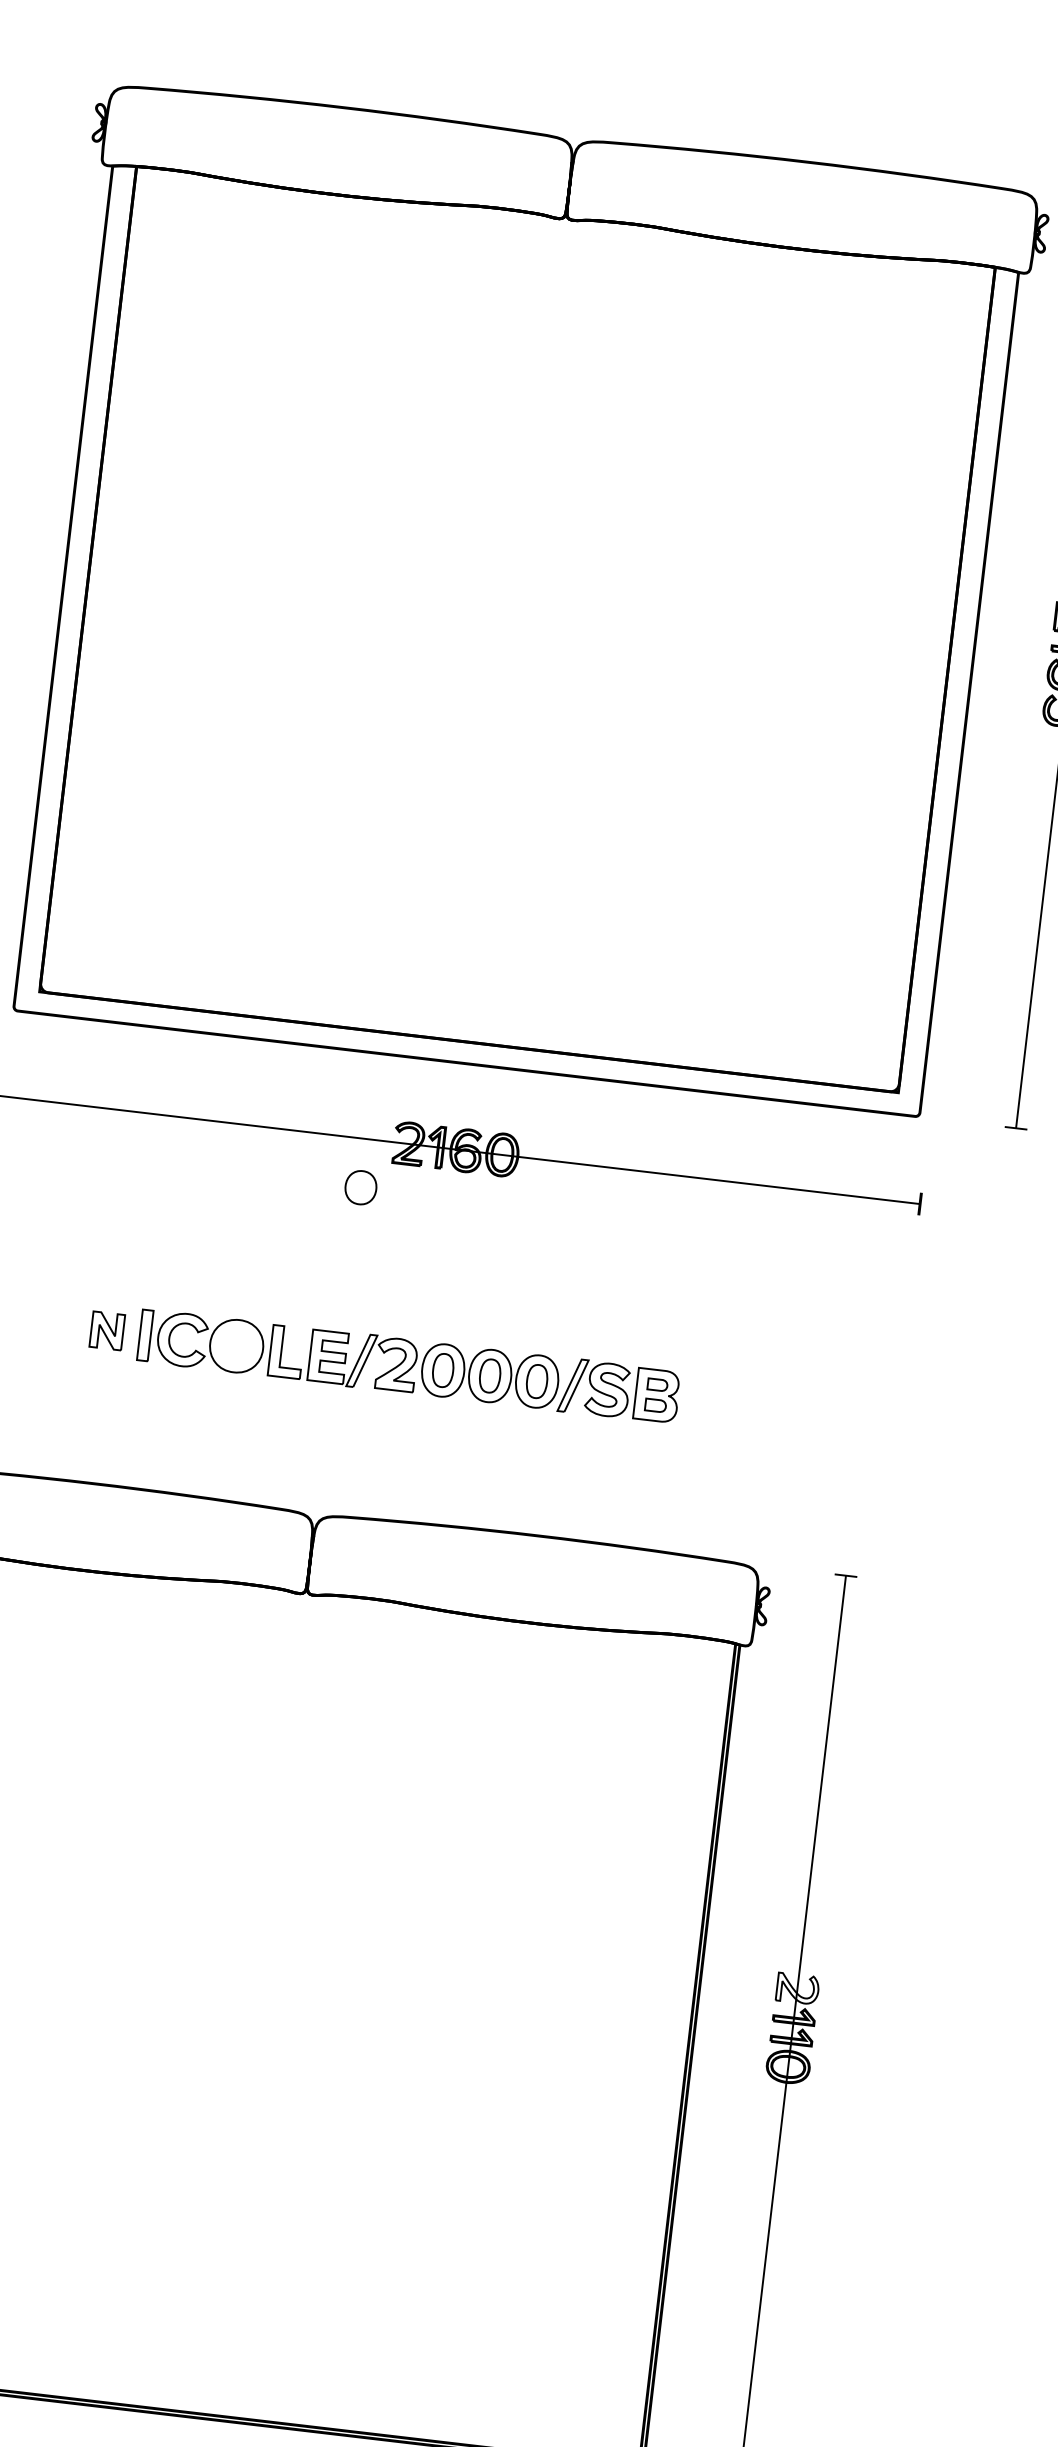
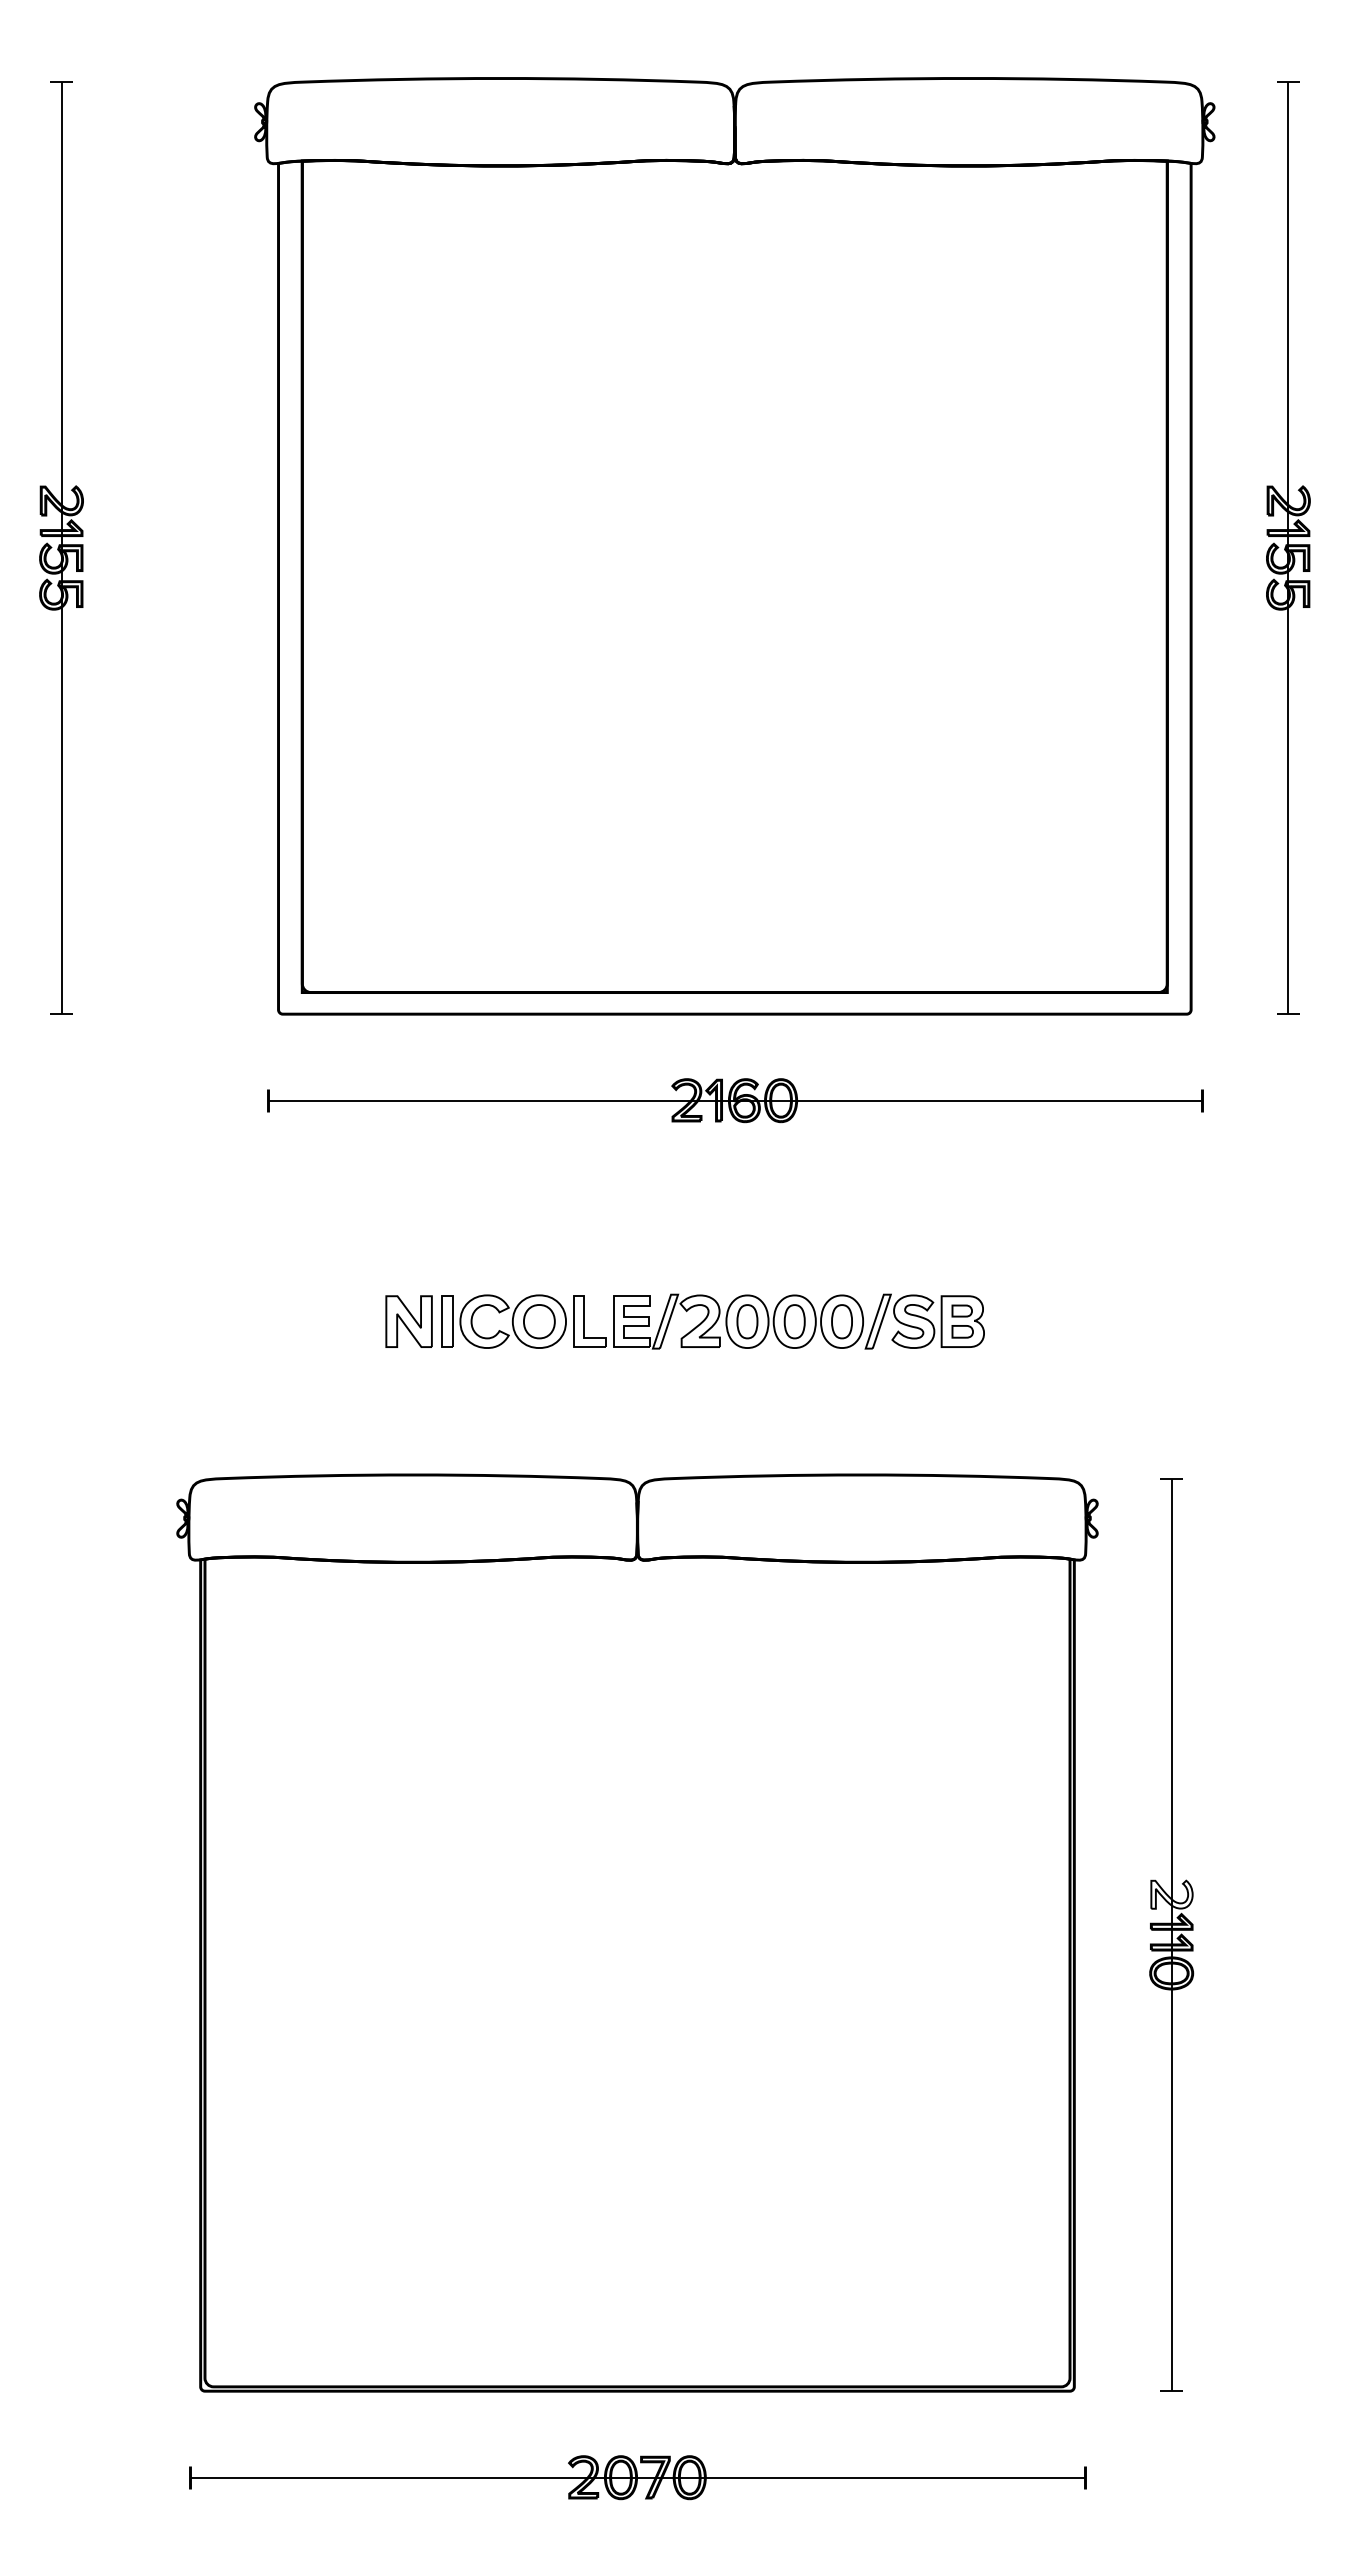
part: (361, 1187) -> (539, 1321), moved
part: (106, 1330) -> (408, 1321), size x1.43

